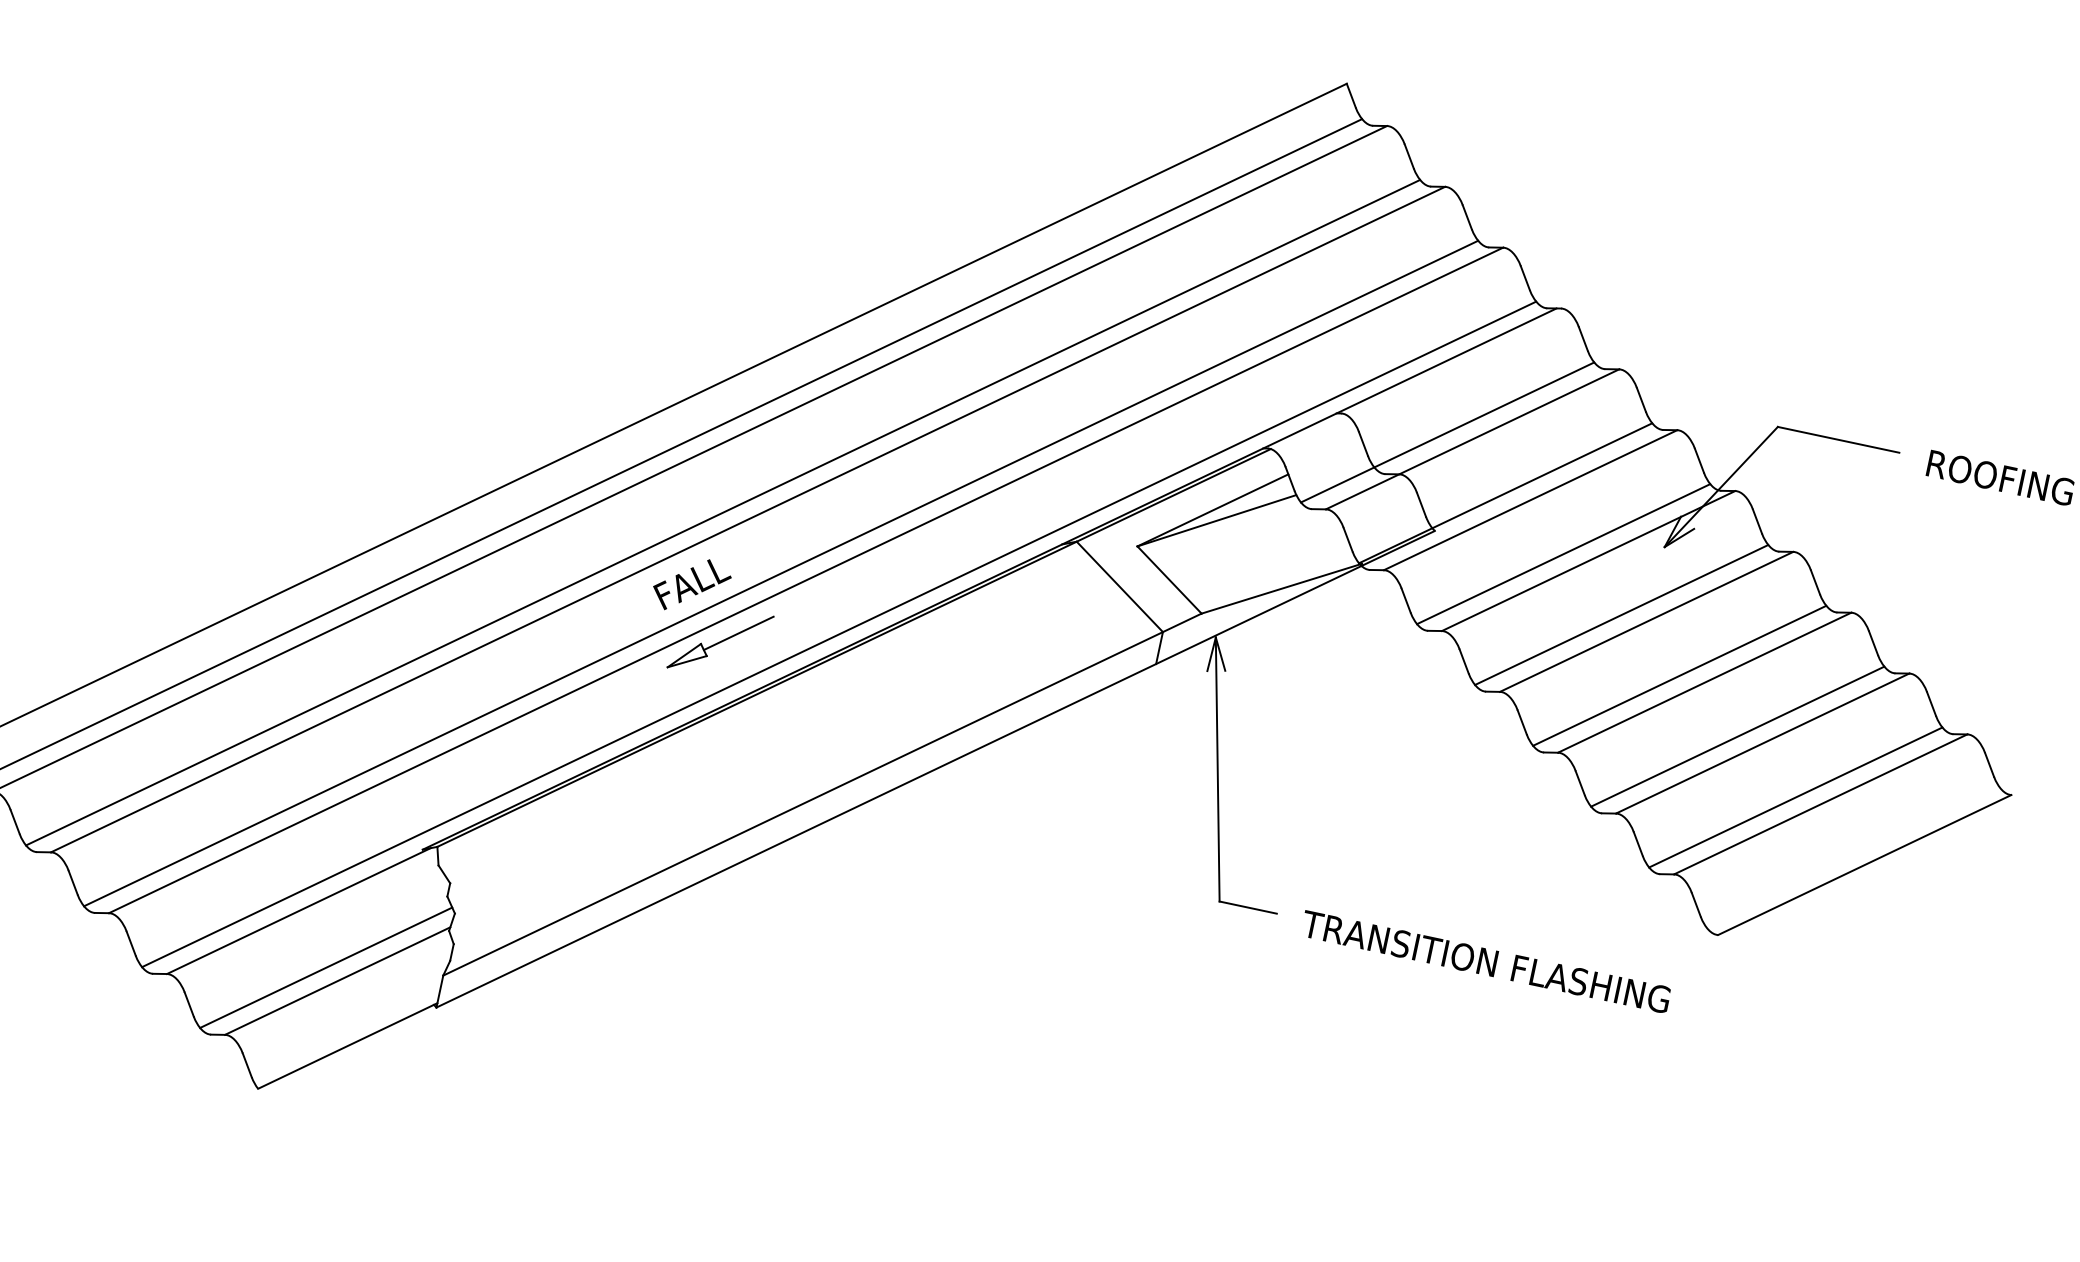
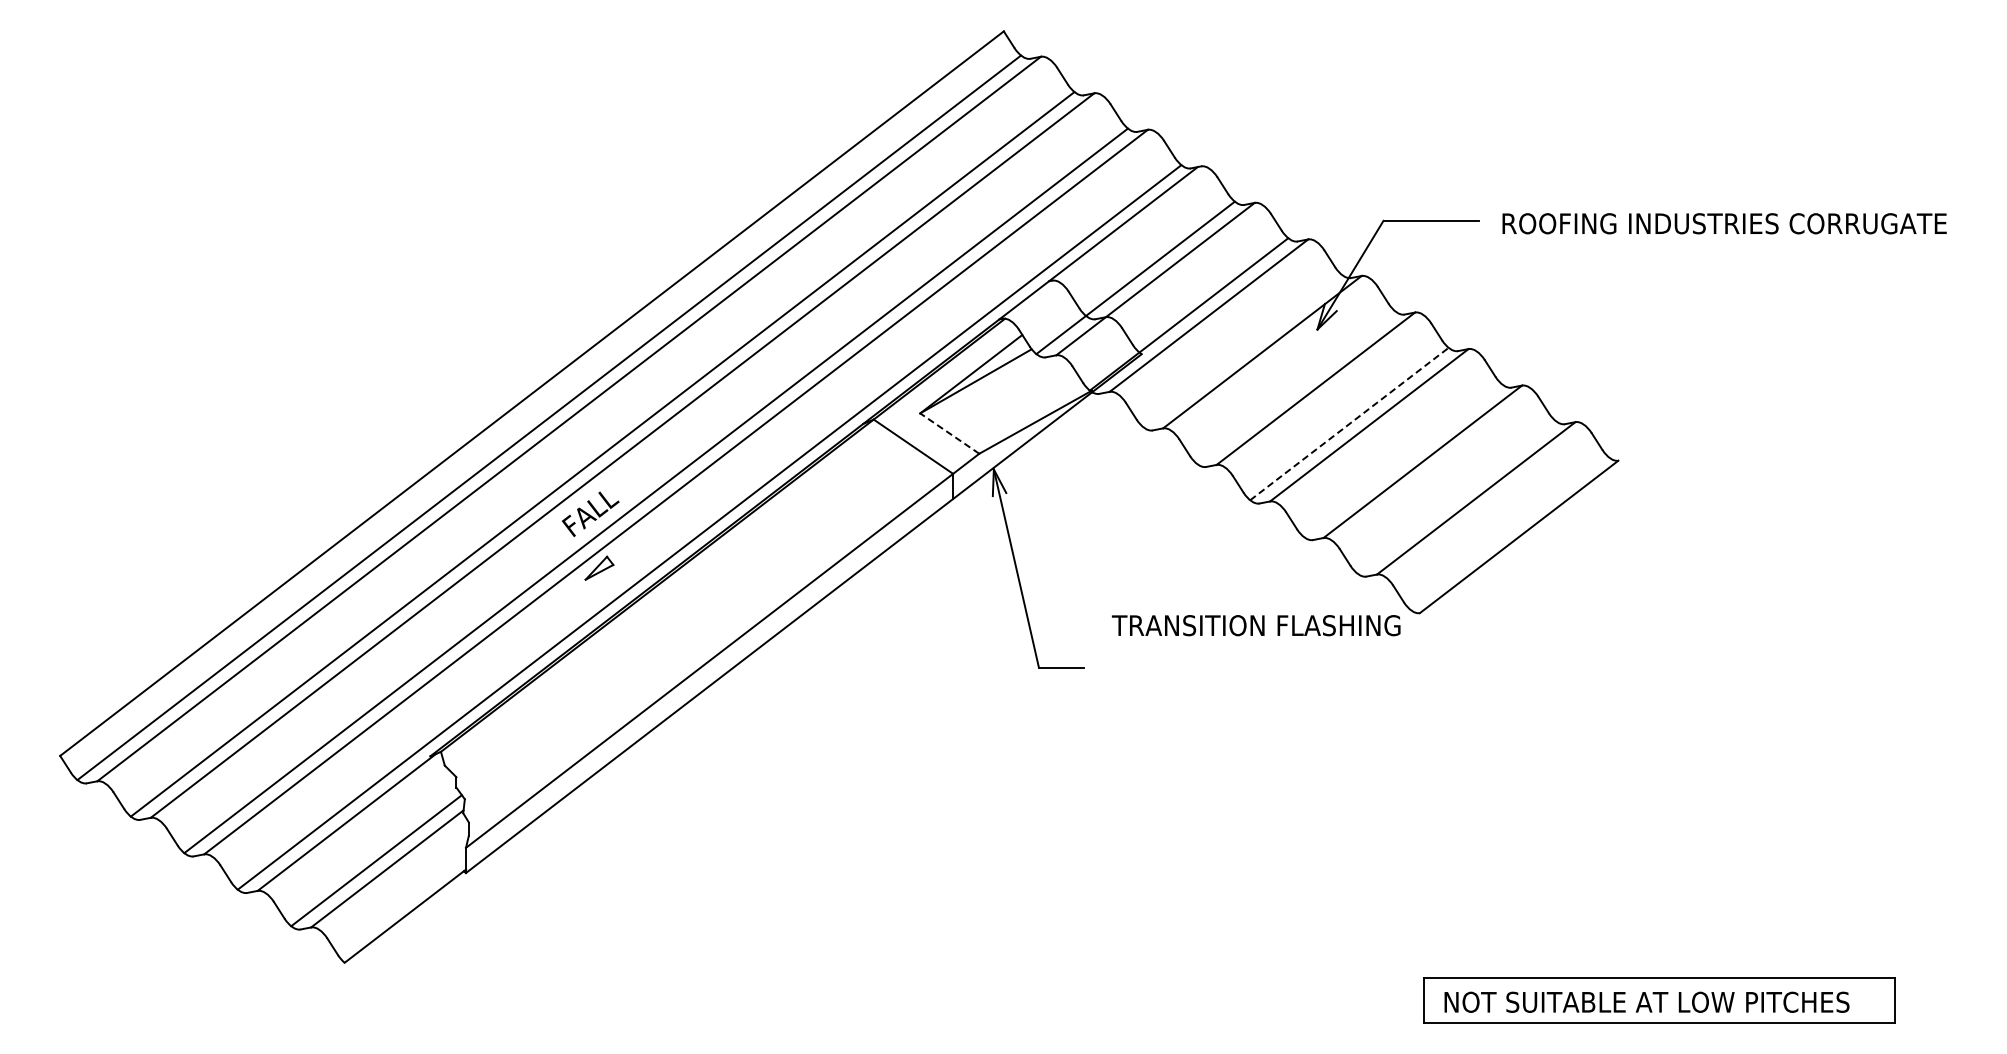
line: (1563, 553) -> (1242, 350), removed
line: (1169, 579) -> (949, 433), solid -> dashed
line: (1621, 614) -> (1295, 387), removed
line: (738, 632) -> (633, 542), removed
line: (1679, 675) -> (1349, 423), solid -> dashed
line: (1737, 736) -> (1402, 460), removed
line: (1796, 796) -> (1456, 496), removed
text: (1486, 961) -> (1256, 625), moved

